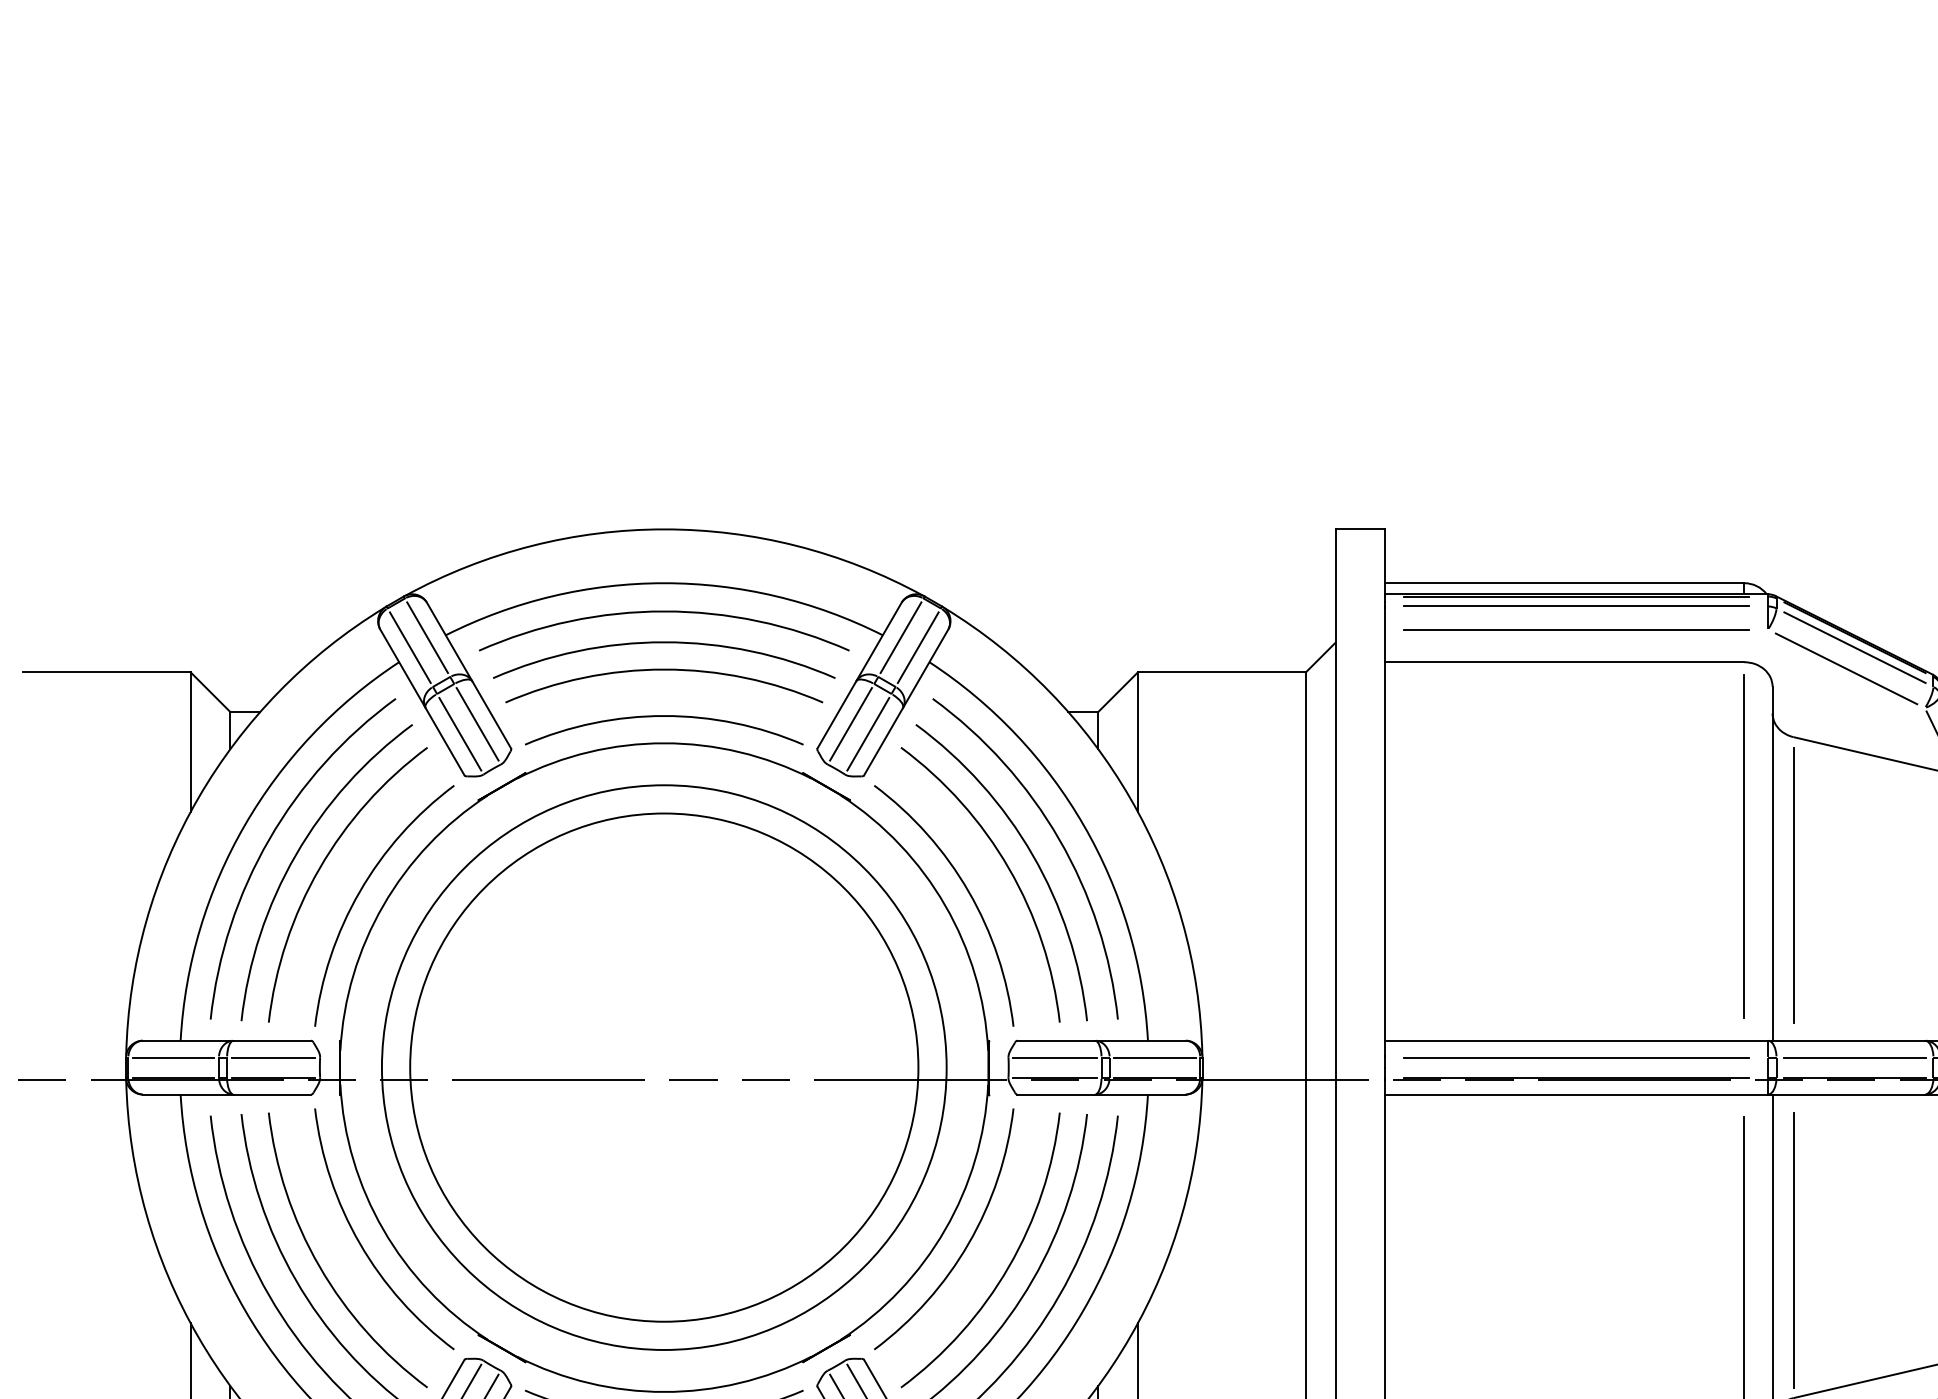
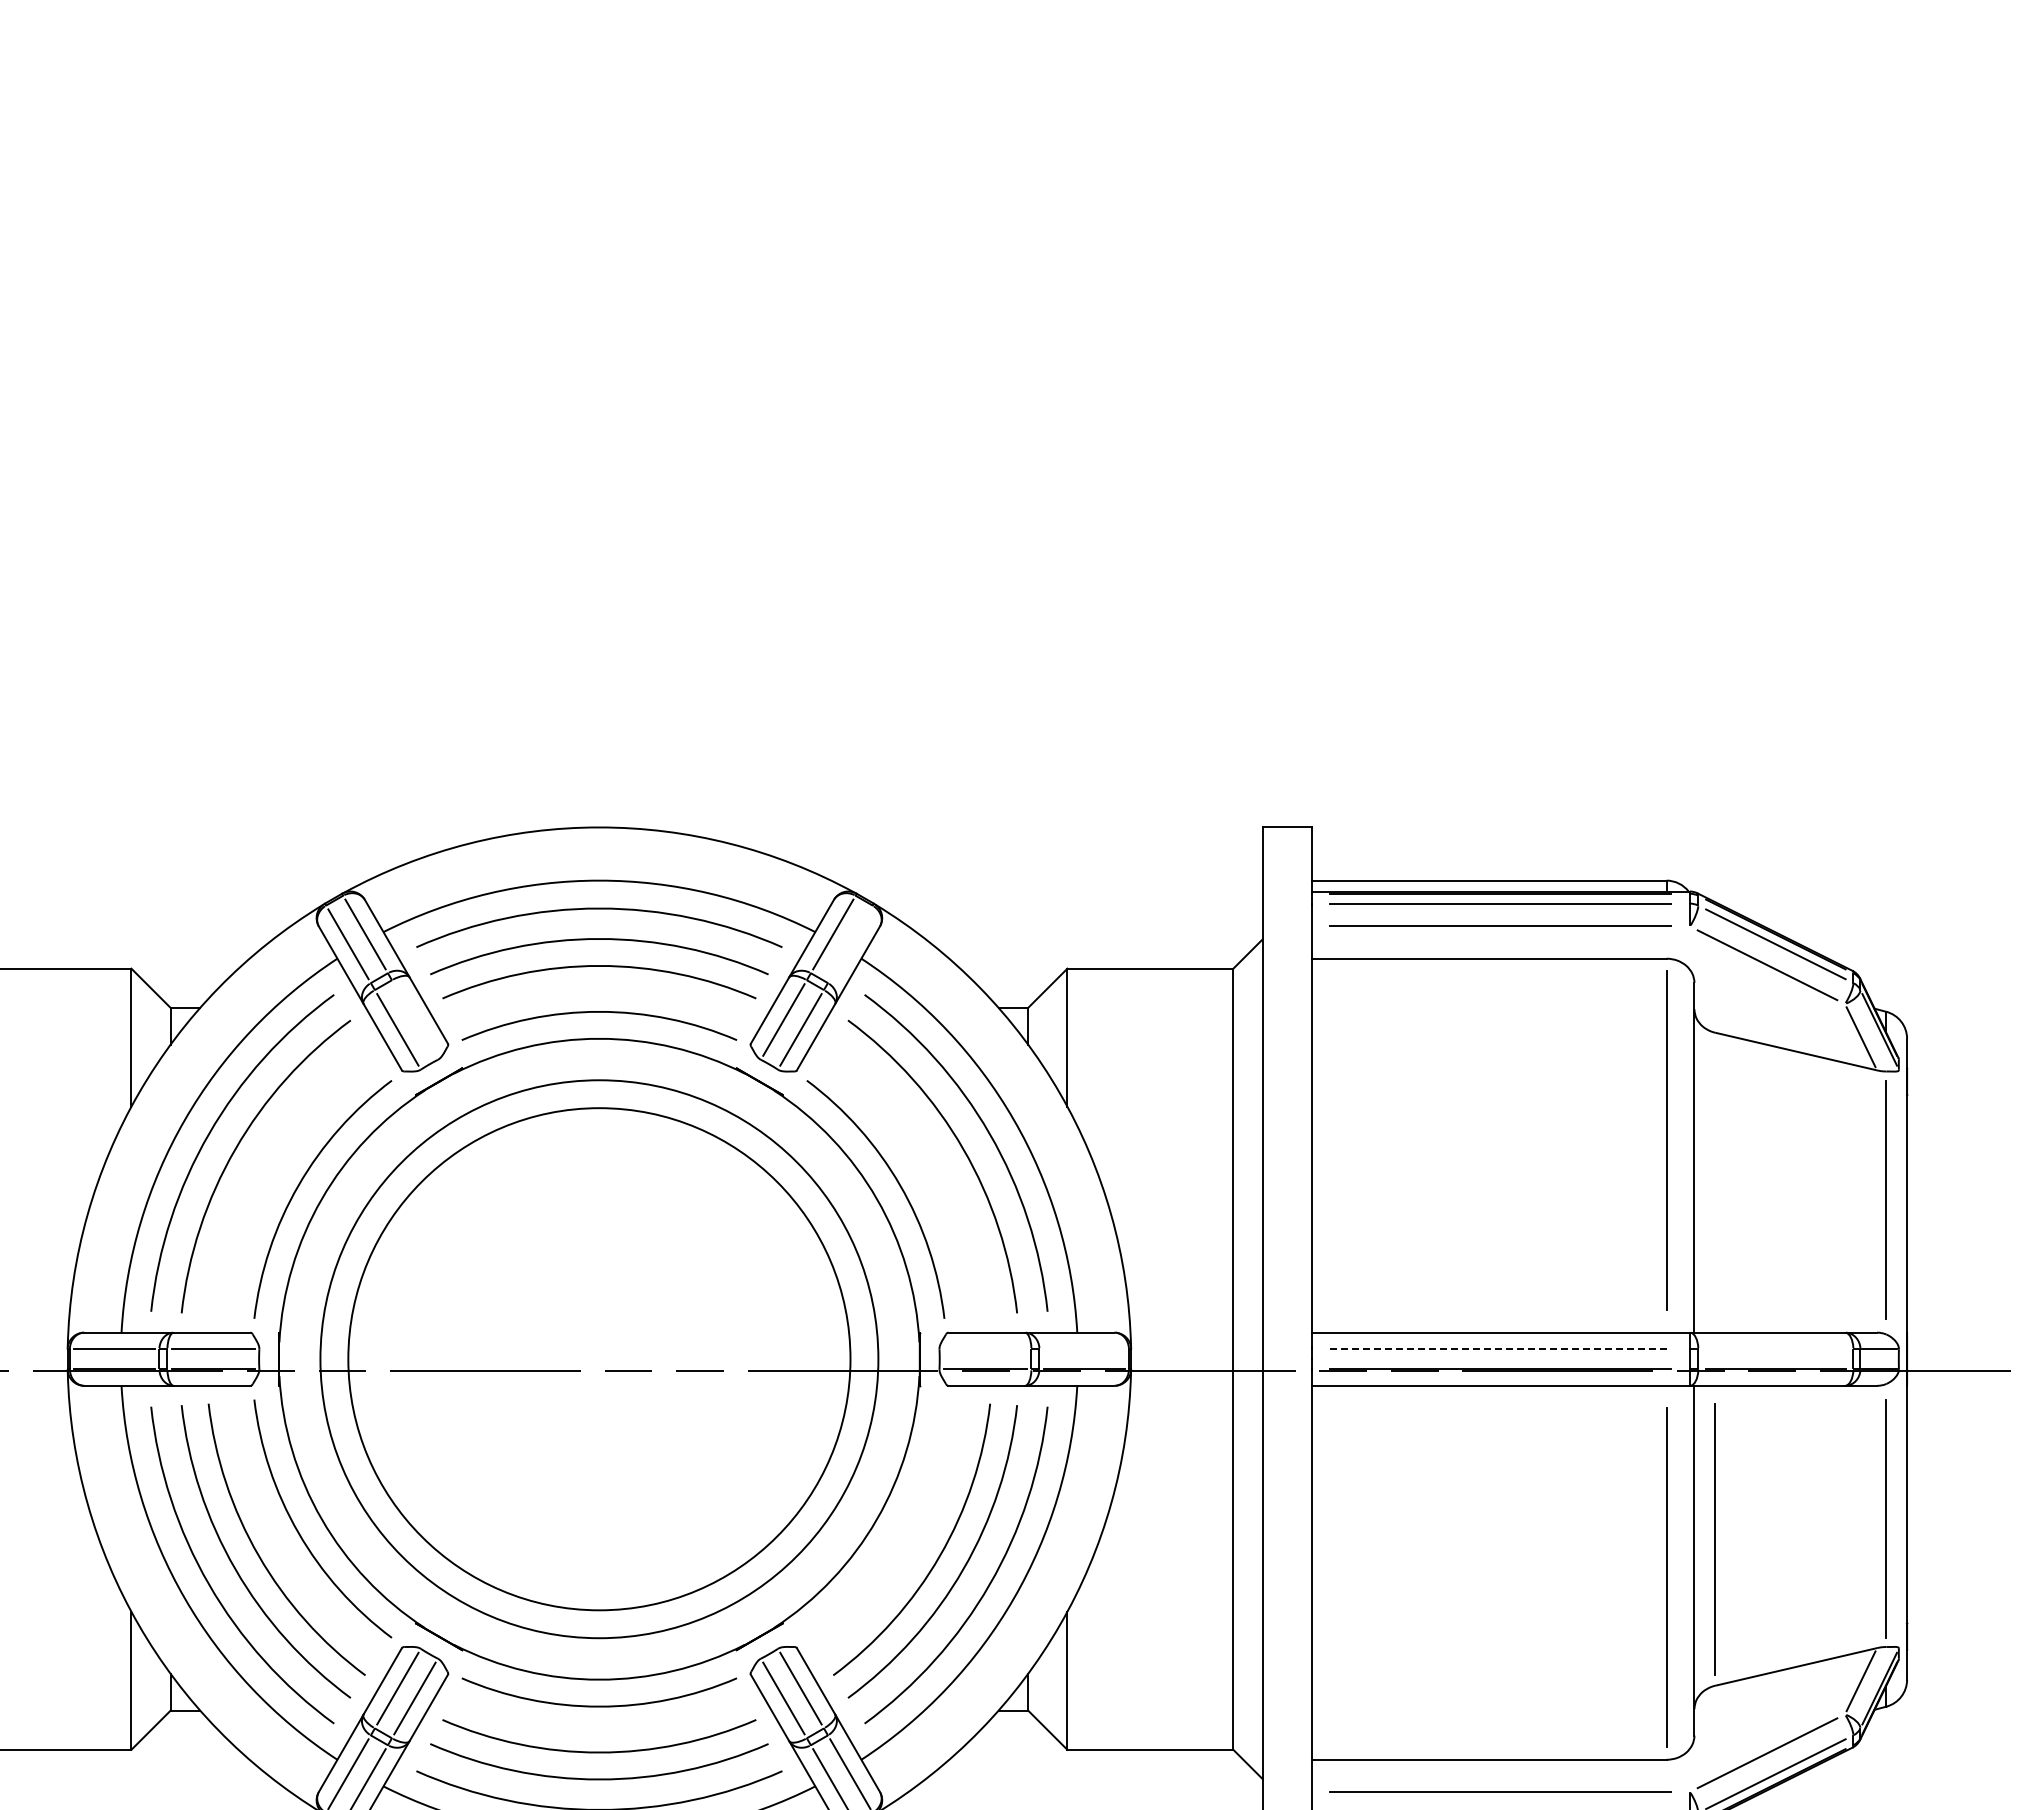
line: (918, 647) -> (850, 944), removed
line: (477, 723) -> (414, 1019), removed
arc: (322, 866) -> (261, 1160), removed
arc: (1007, 868) -> (938, 1162), removed
line: (1793, 884) -> (1715, 1178), removed
line: (1055, 1057) -> (985, 1349), removed
line: (1154, 1057) -> (1083, 1349), removed
line: (1577, 1057) -> (1501, 1349), solid -> dashed
line: (1854, 1057) -> (1775, 1349), removed
arc: (967, 1243) -> (898, 1533), removed

